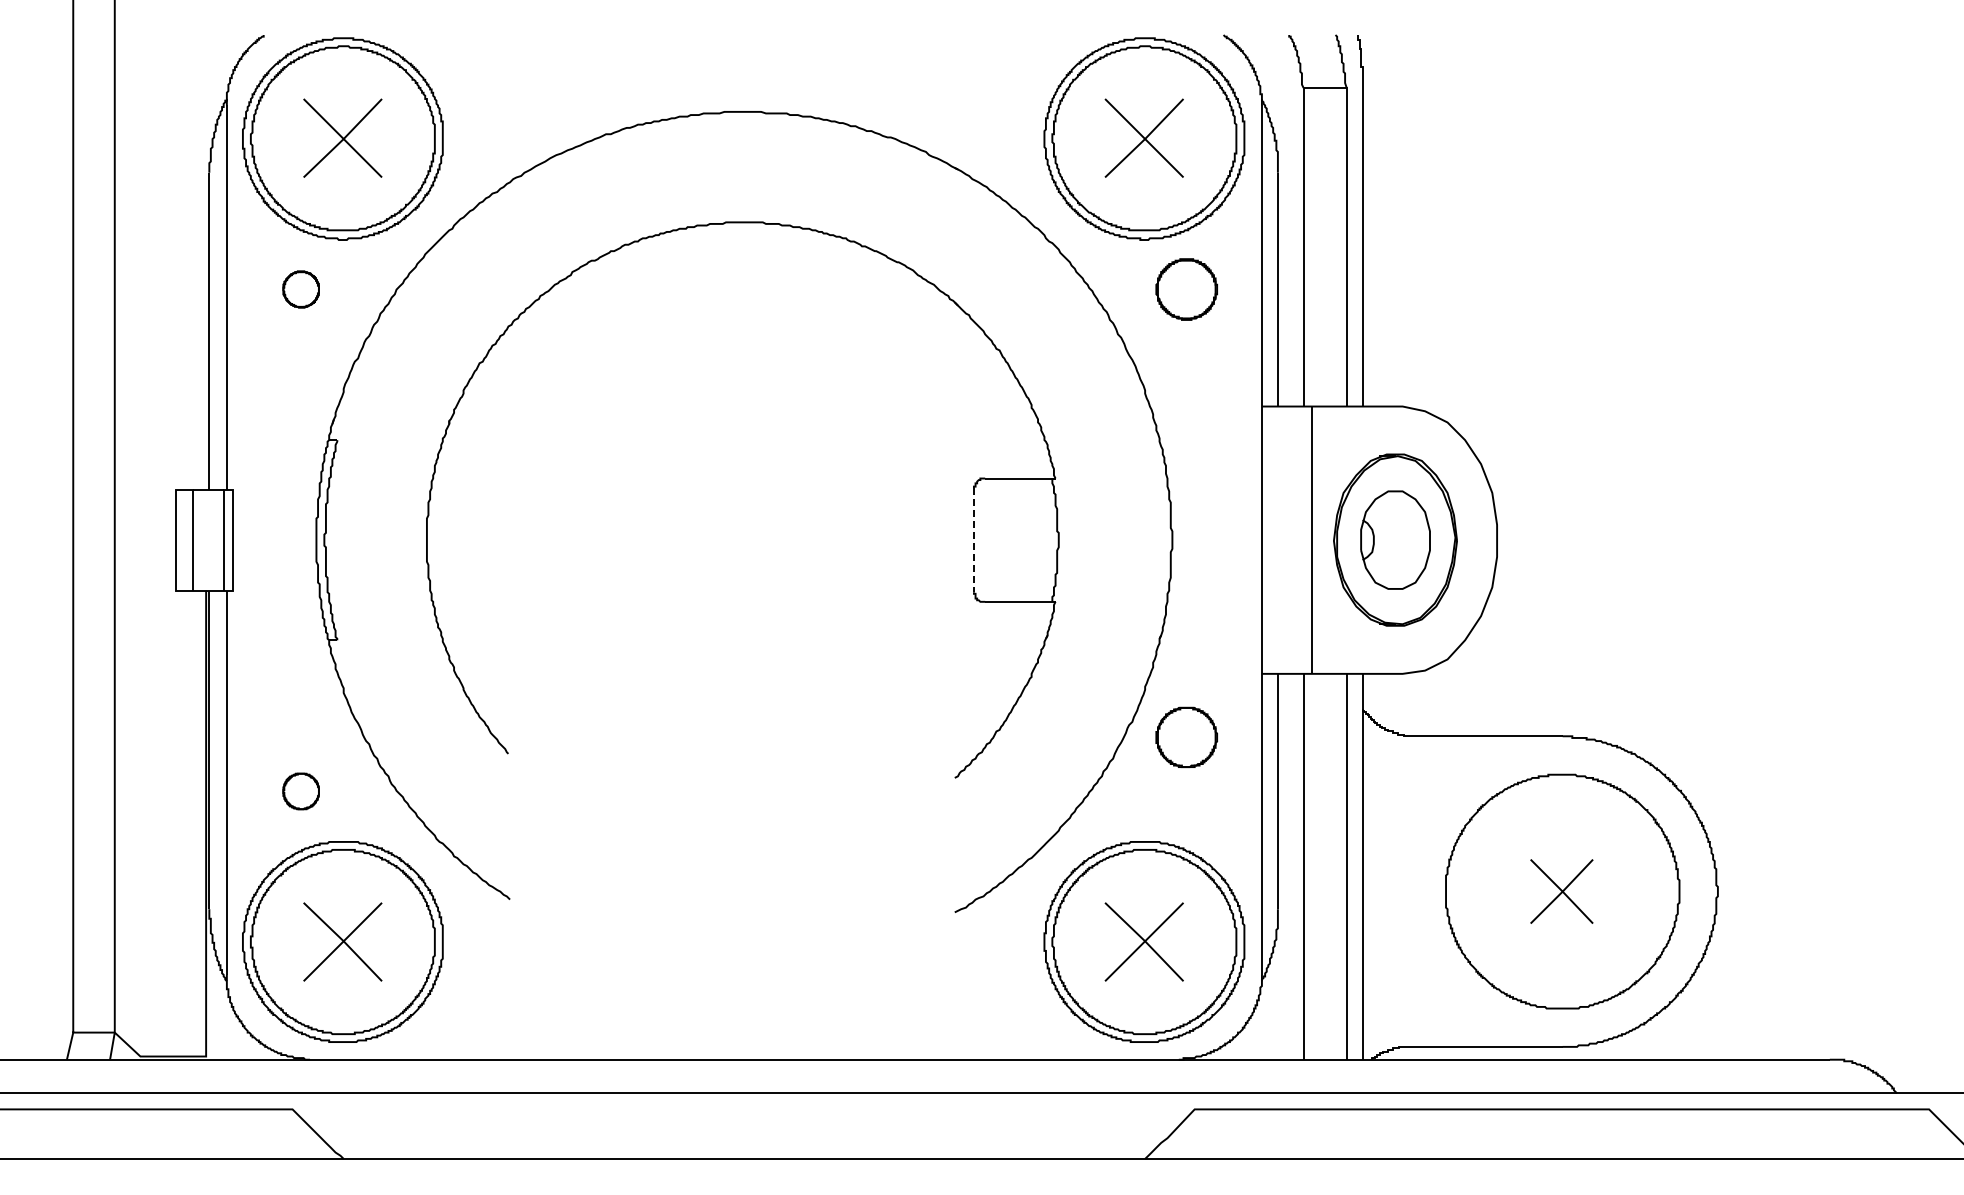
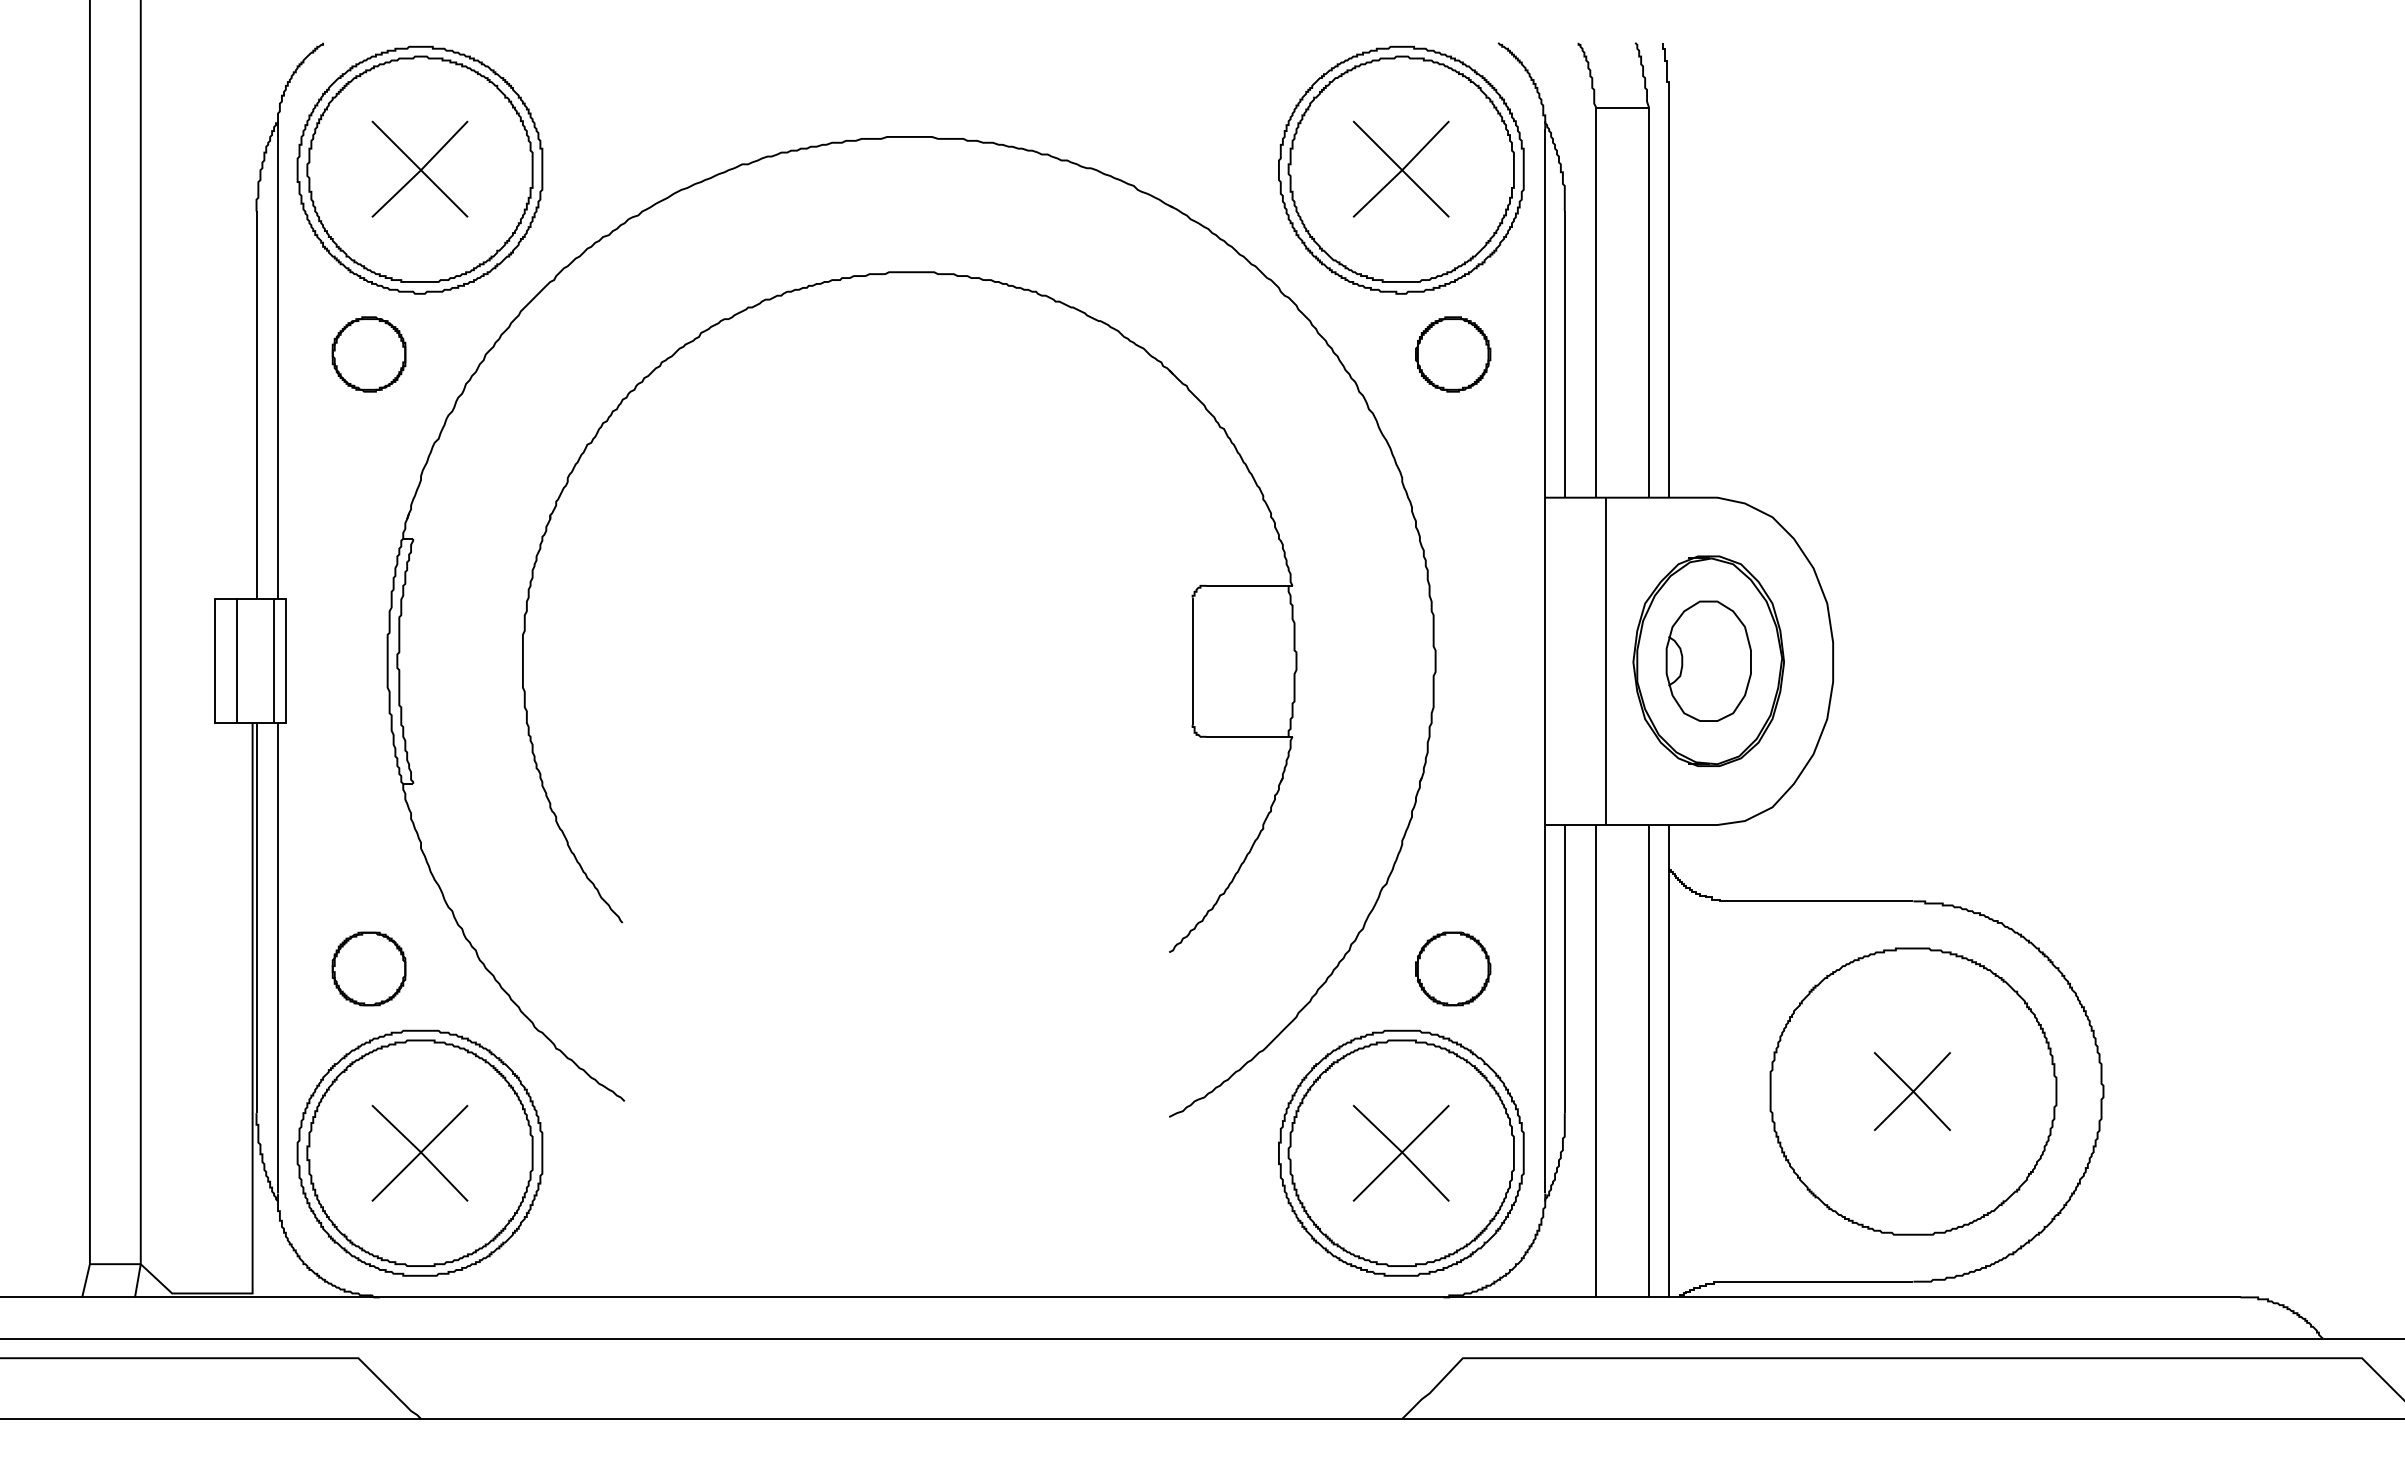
part: (300, 289) -> (368, 354), size x1.67
line: (973, 540) -> (1192, 661), dashed -> solid
part: (1186, 737) -> (1452, 969), moved
part: (300, 791) -> (368, 969), size x1.67

